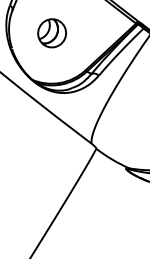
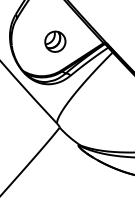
part: (52, 32) -> (55, 41), moved

